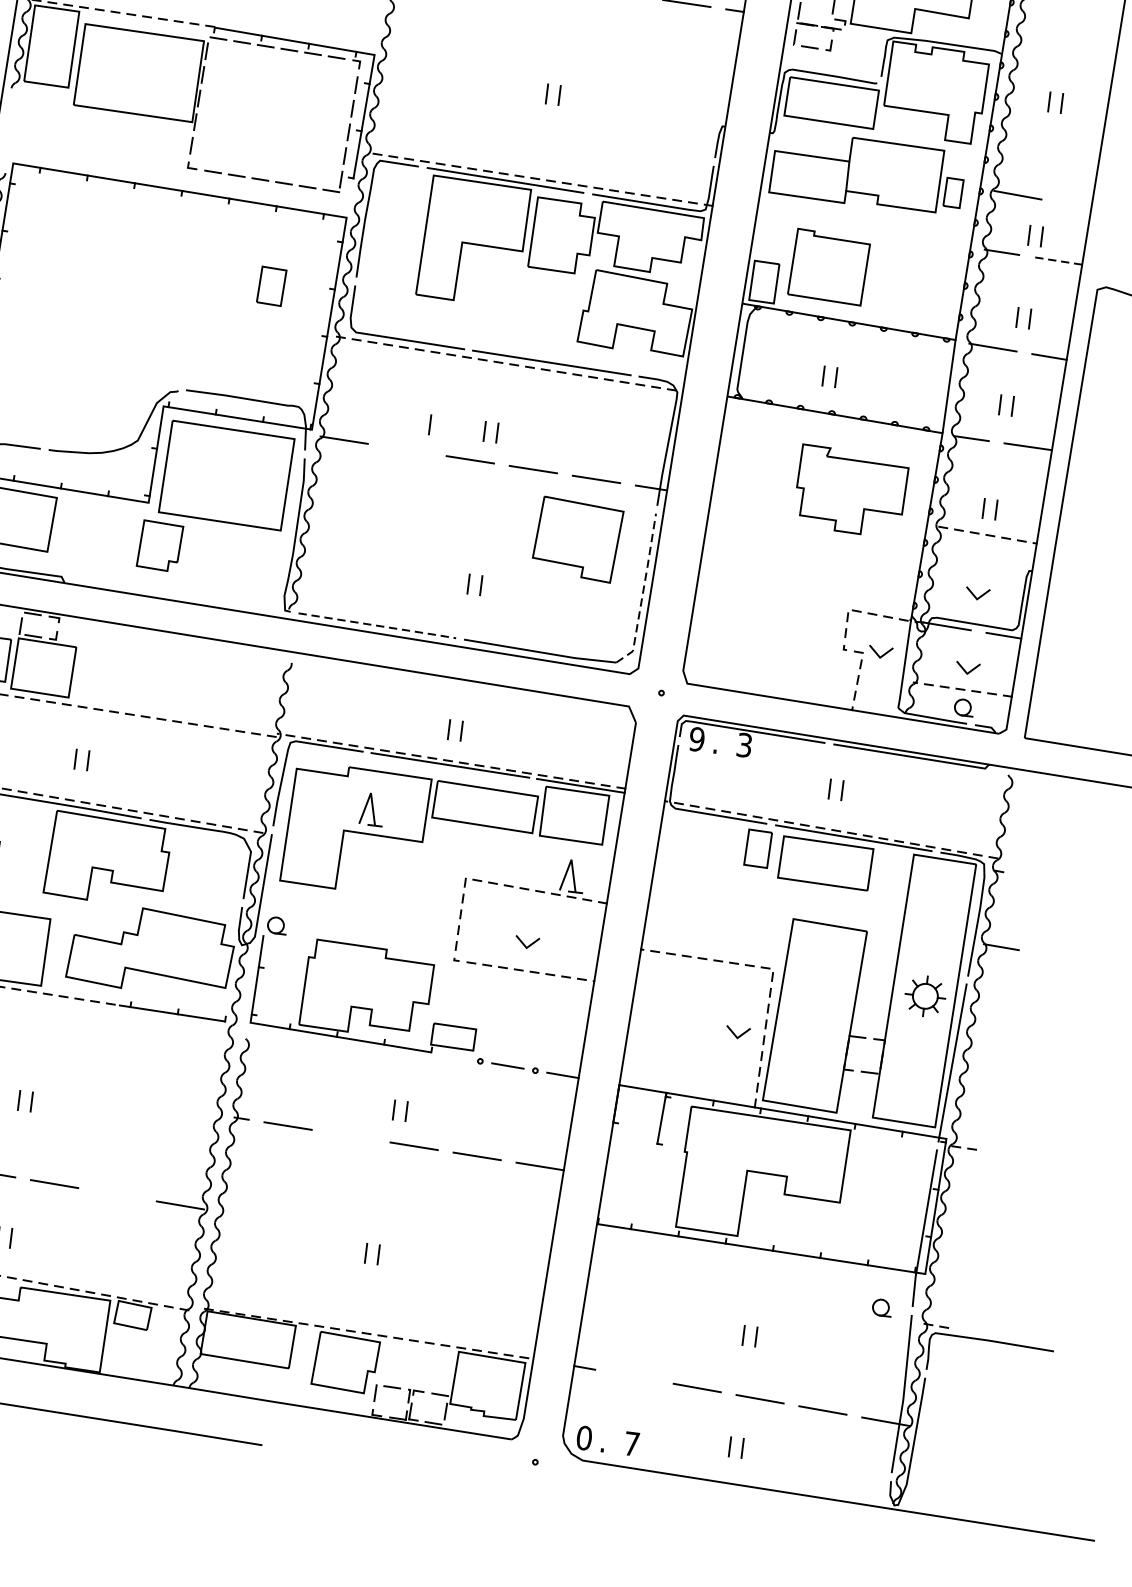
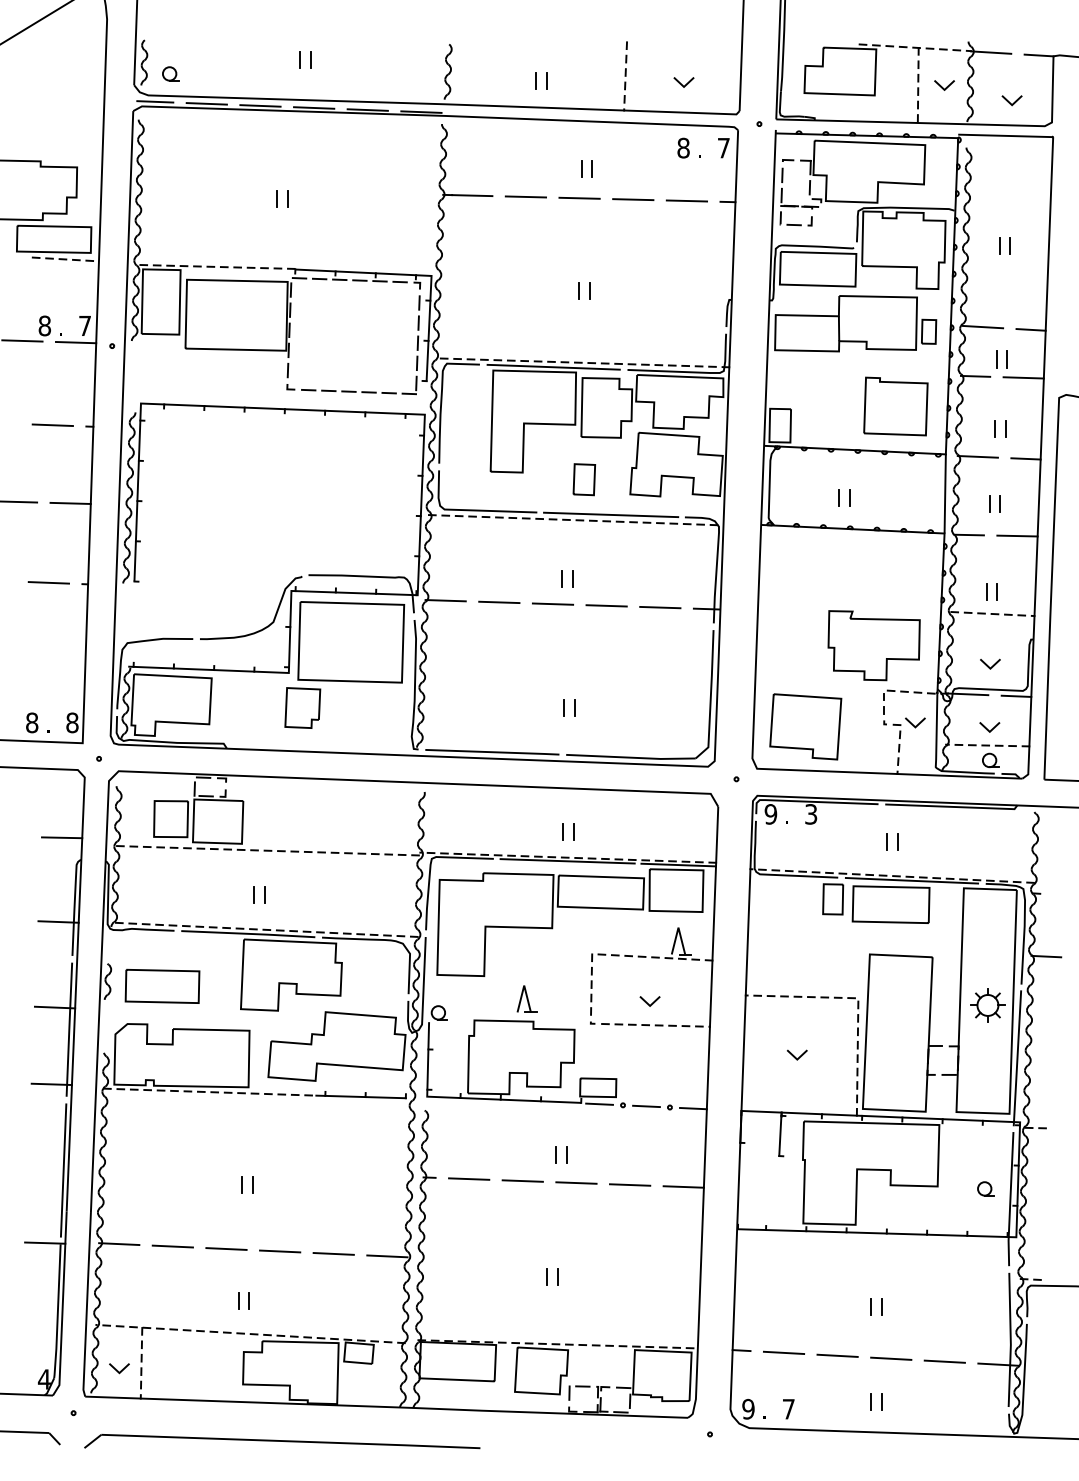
line: (1073, 204) -> (1030, 329), added
line: (1058, 260) -> (1023, 377), dashed -> solid
part: (828, 267) -> (895, 406), moved
part: (271, 286) -> (584, 479), moved
line: (429, 424) -> (515, 578), removed
line: (407, 450) -> (499, 602), added
part: (850, 491) -> (873, 645), moved
part: (577, 539) -> (805, 726), moved
line: (642, 591) -> (710, 696), dashed -> solid
line: (377, 626) -> (492, 752), dashed -> solid
part: (371, 808) -> (526, 998), moved
line: (734, 1032) -> (794, 1055), moved
line: (452, 1055) -> (599, 1103), added
line: (350, 1135) -> (522, 1180), added
line: (117, 1194) -> (333, 1253), added
part: (881, 1307) -> (985, 1188), moved
line: (633, 1376) -> (783, 1352), added
text: (584, 1438) -> (748, 1409), 0 -> 9

